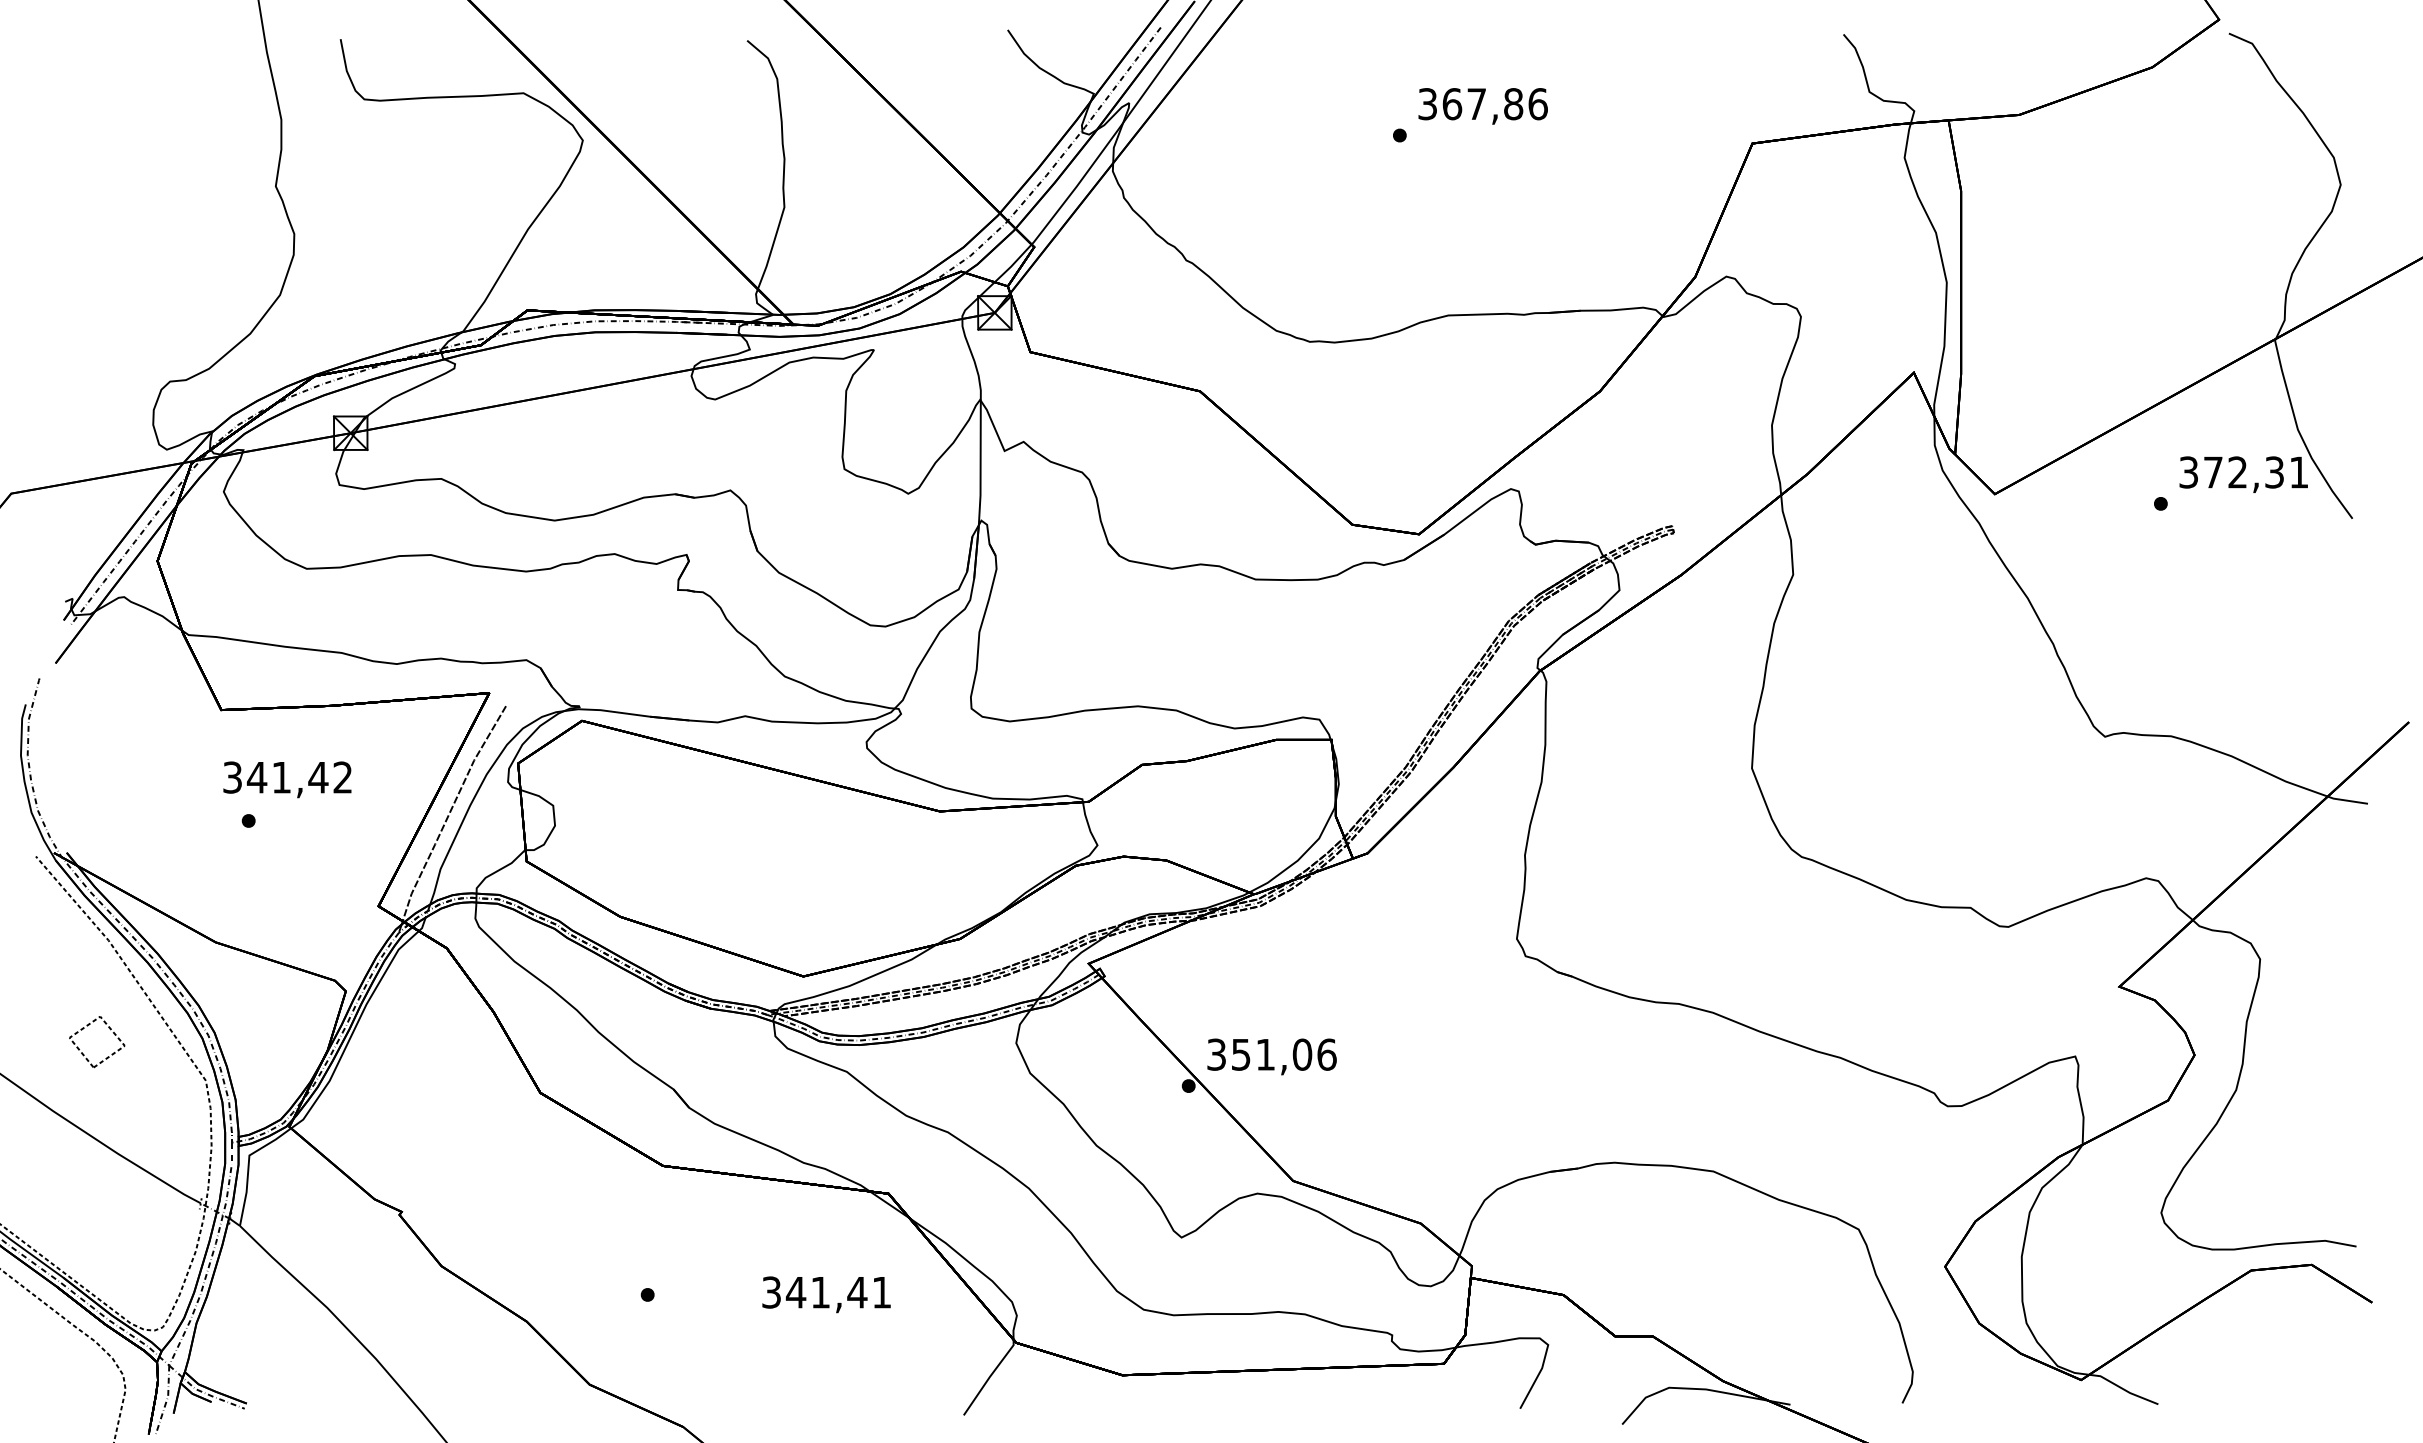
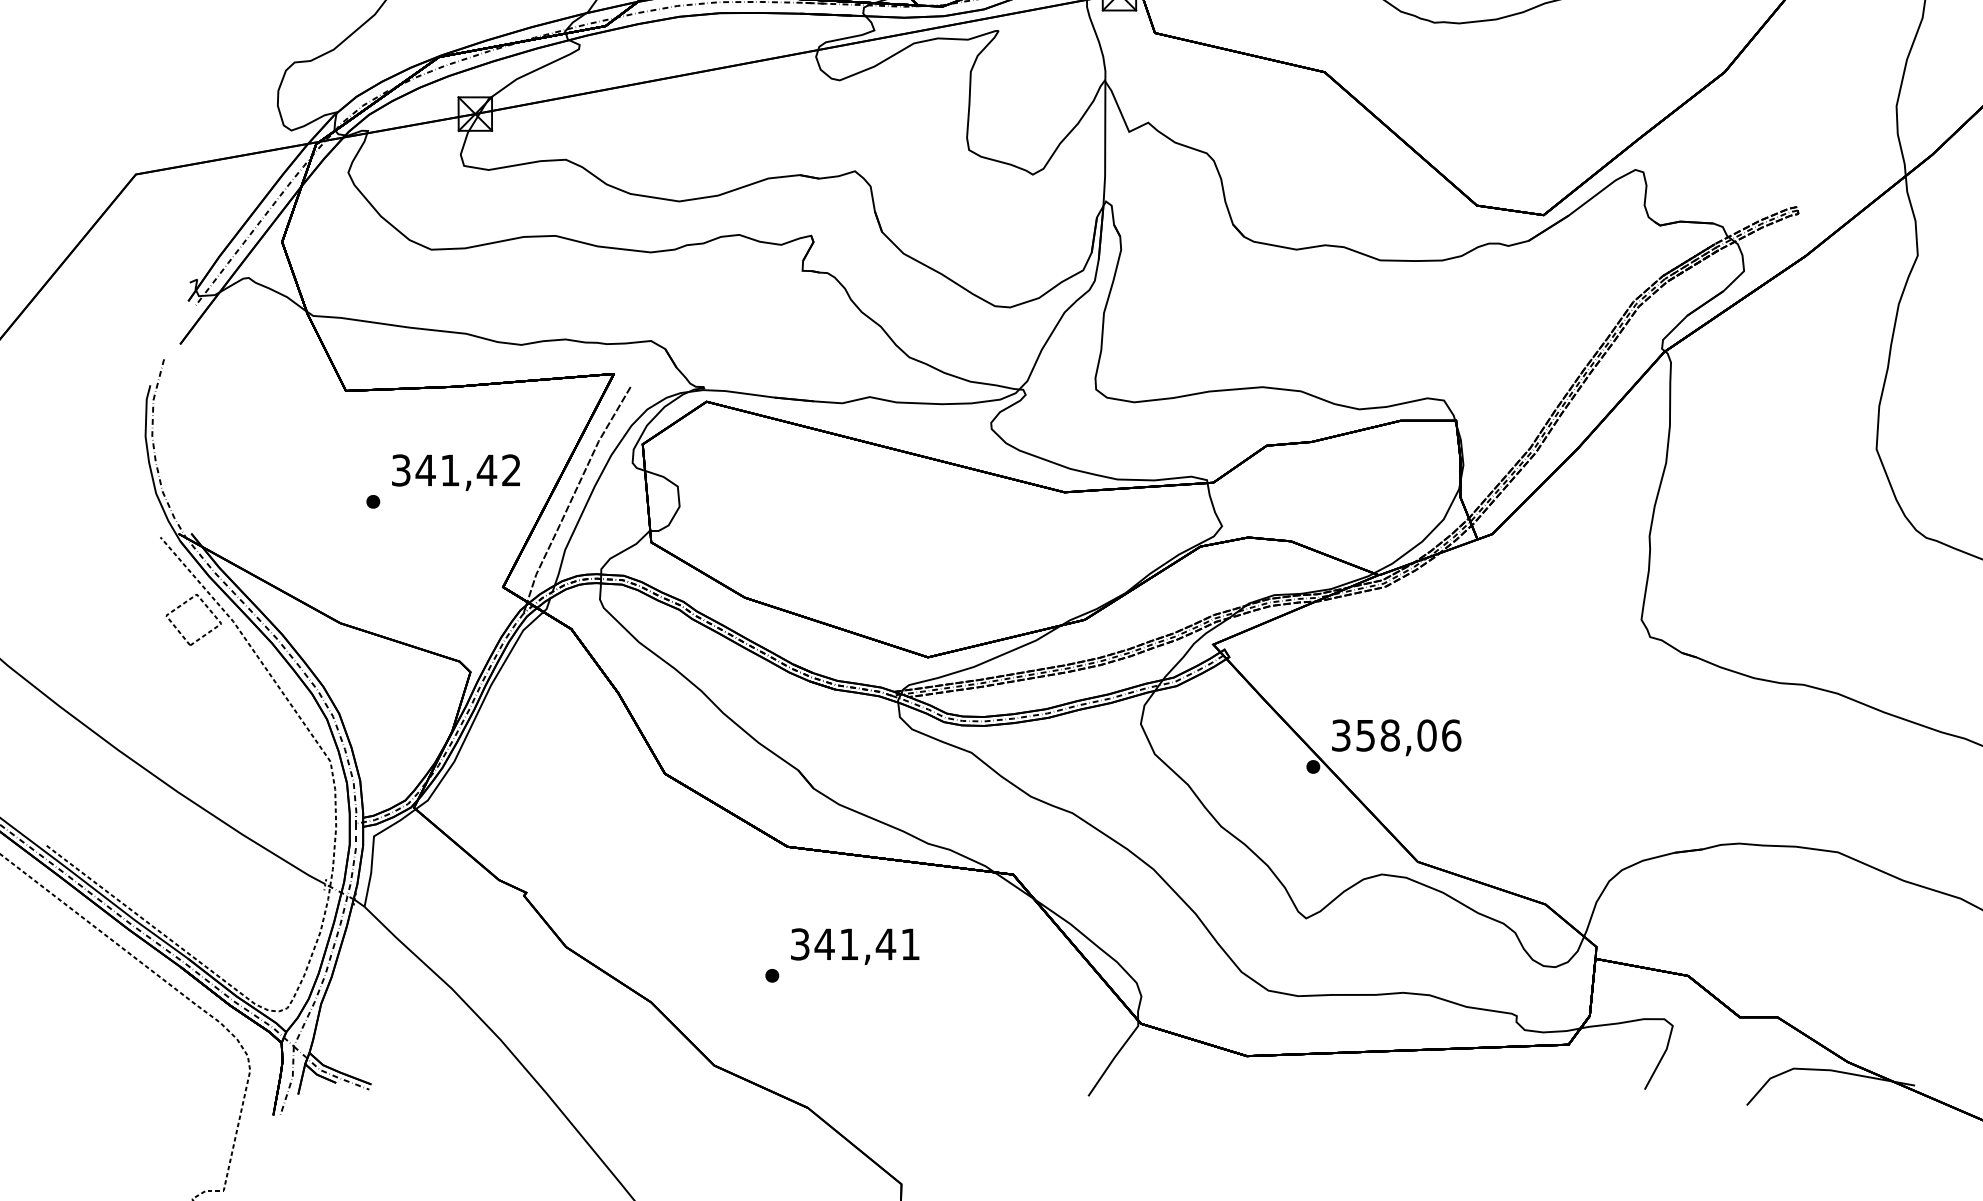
text: (287, 779) -> (456, 472), moved
text: (1265, 1054) -> (1390, 735), 351,06 -> 358,06
part: (107, 1056) -> (204, 634), moved
text: (826, 1294) -> (855, 946), moved

